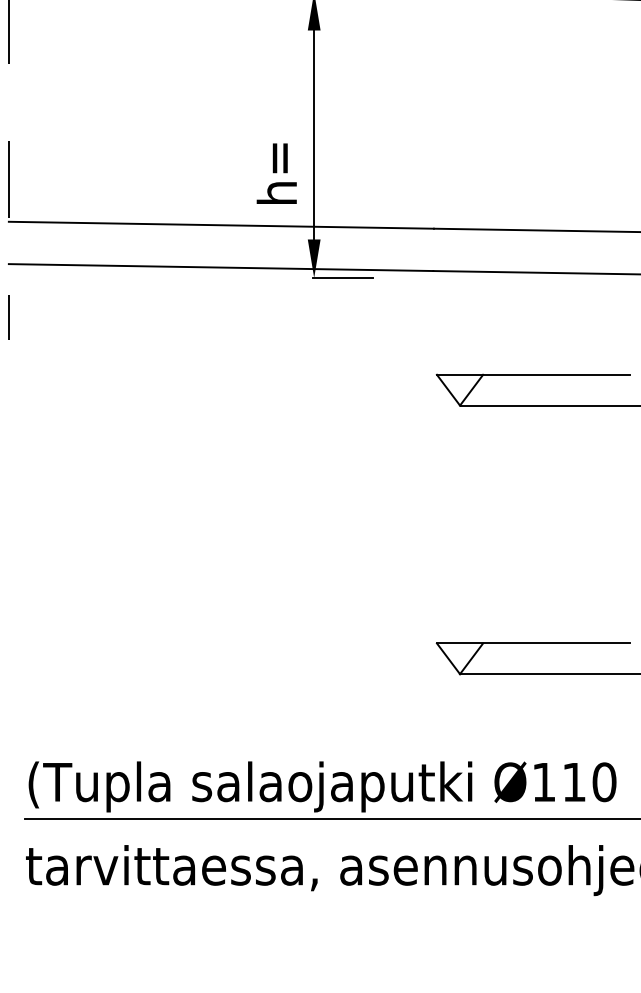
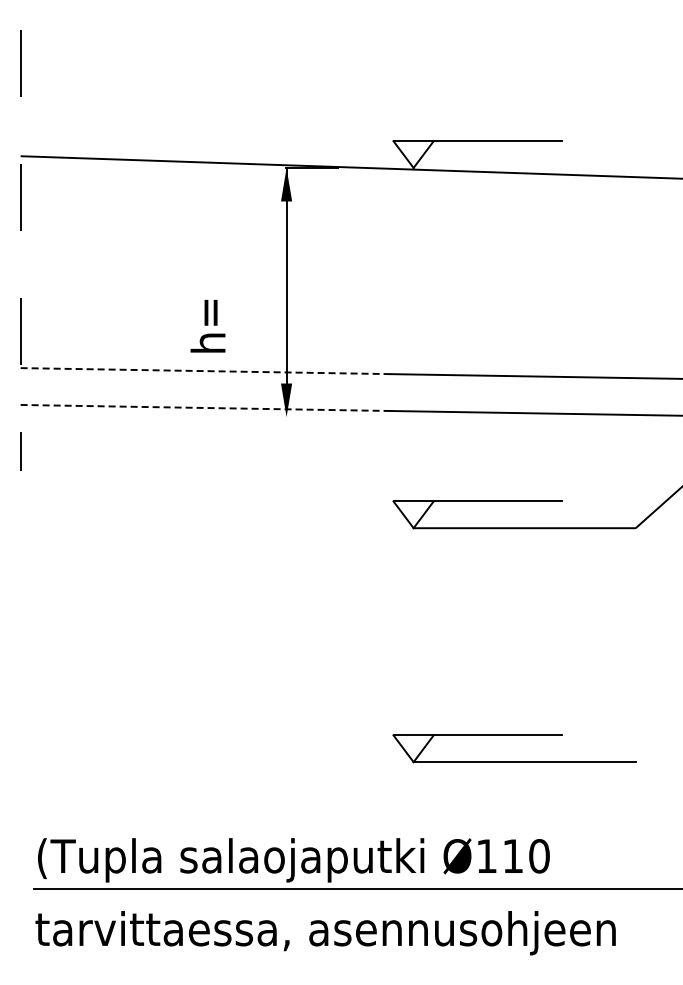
text: (276, 172) -> (207, 325), moved
line: (222, 225) -> (206, 371), solid -> dashed
line: (221, 267) -> (205, 407), solid -> dashed
line: (342, 278) -> (311, 417), removed

